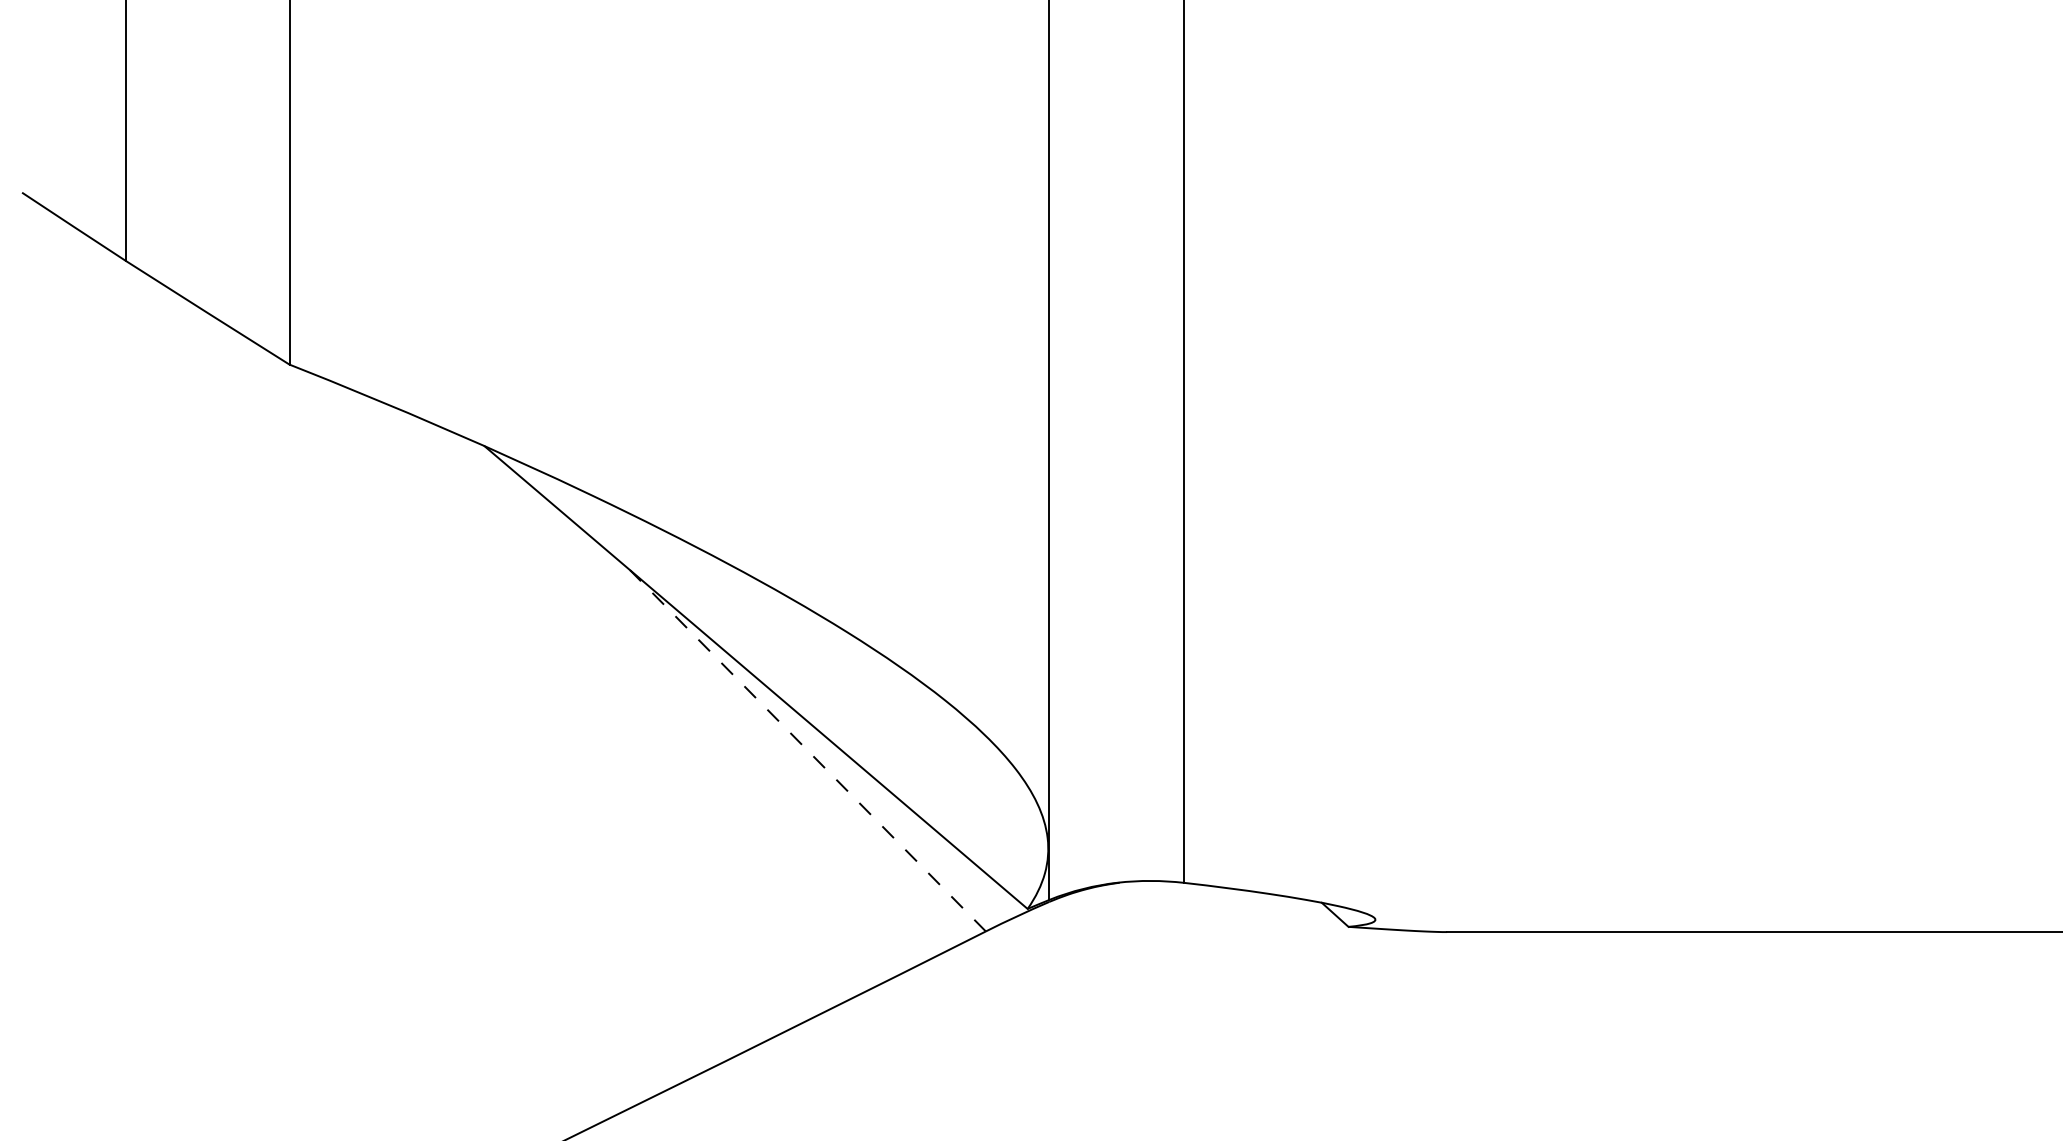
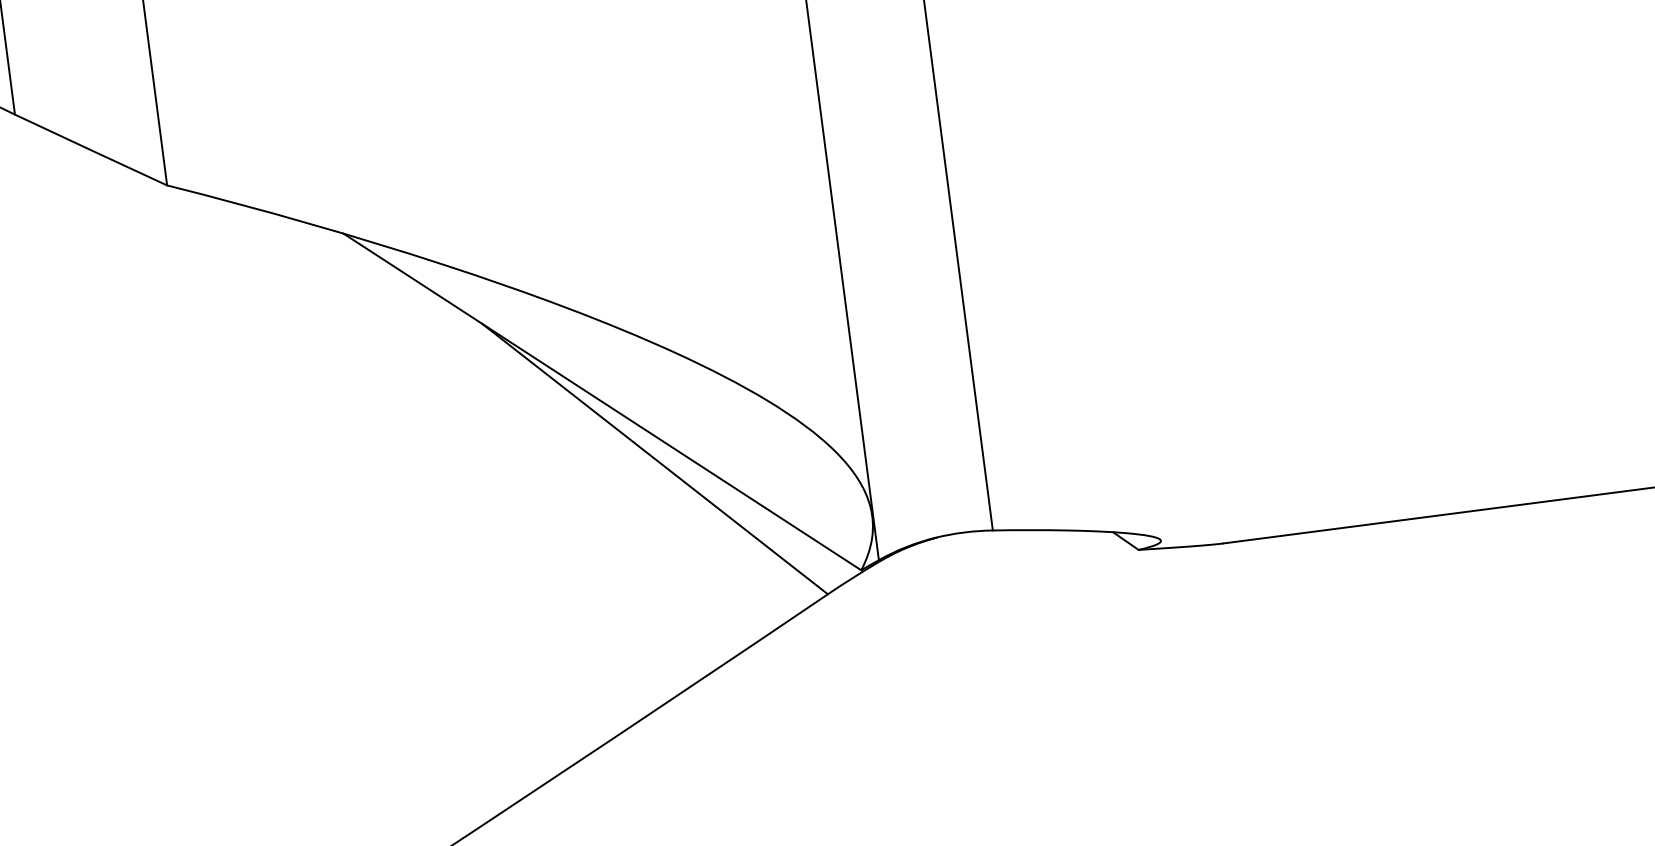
line: (807, 750) -> (654, 458), dashed -> solid

